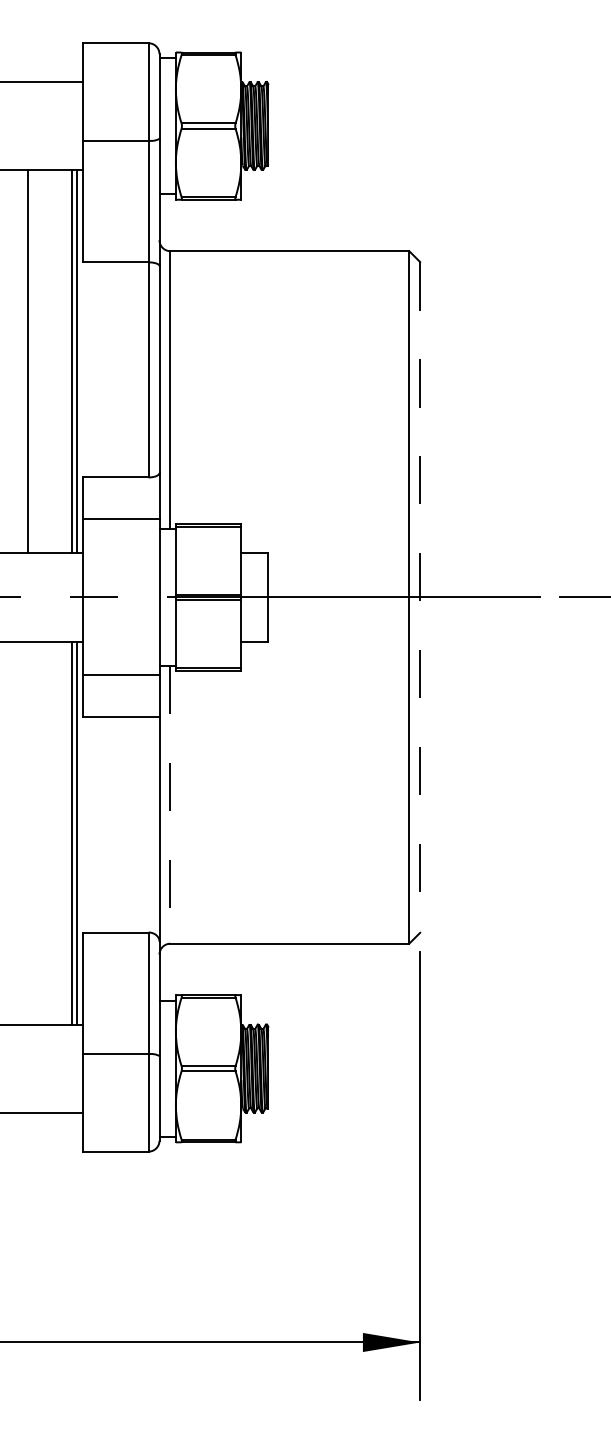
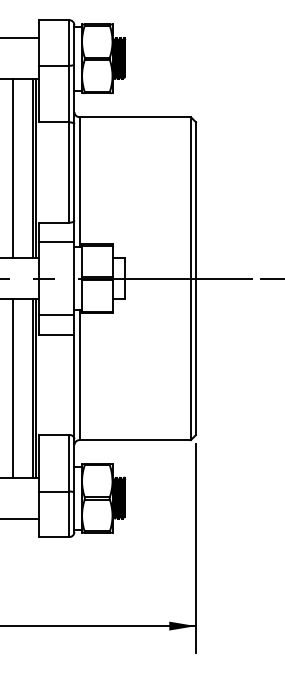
line: (419, 599) -> (195, 279), dashed -> solid
line: (170, 805) -> (79, 375), dashed -> solid
line: (28, 832) -> (13, 388), added

